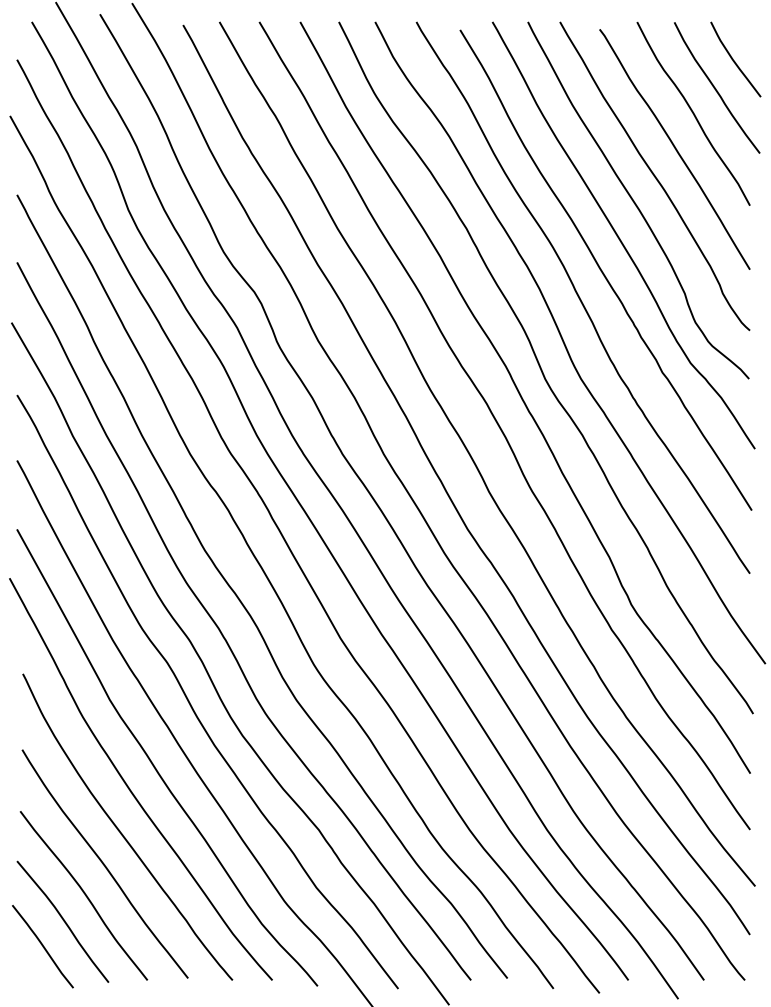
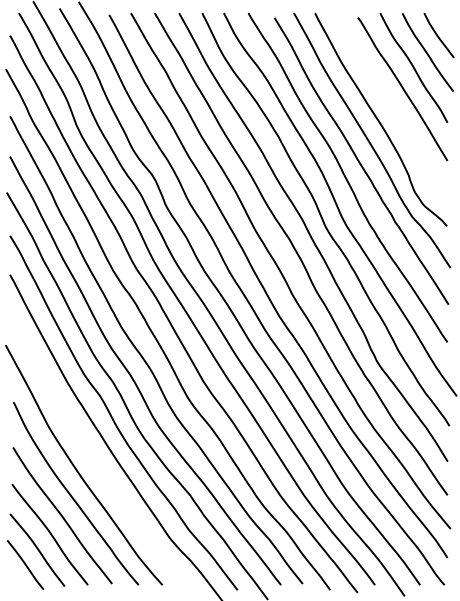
curve: (654, 175) -> (390, 104), removed
curve: (153, 761) -> (91, 454), removed

